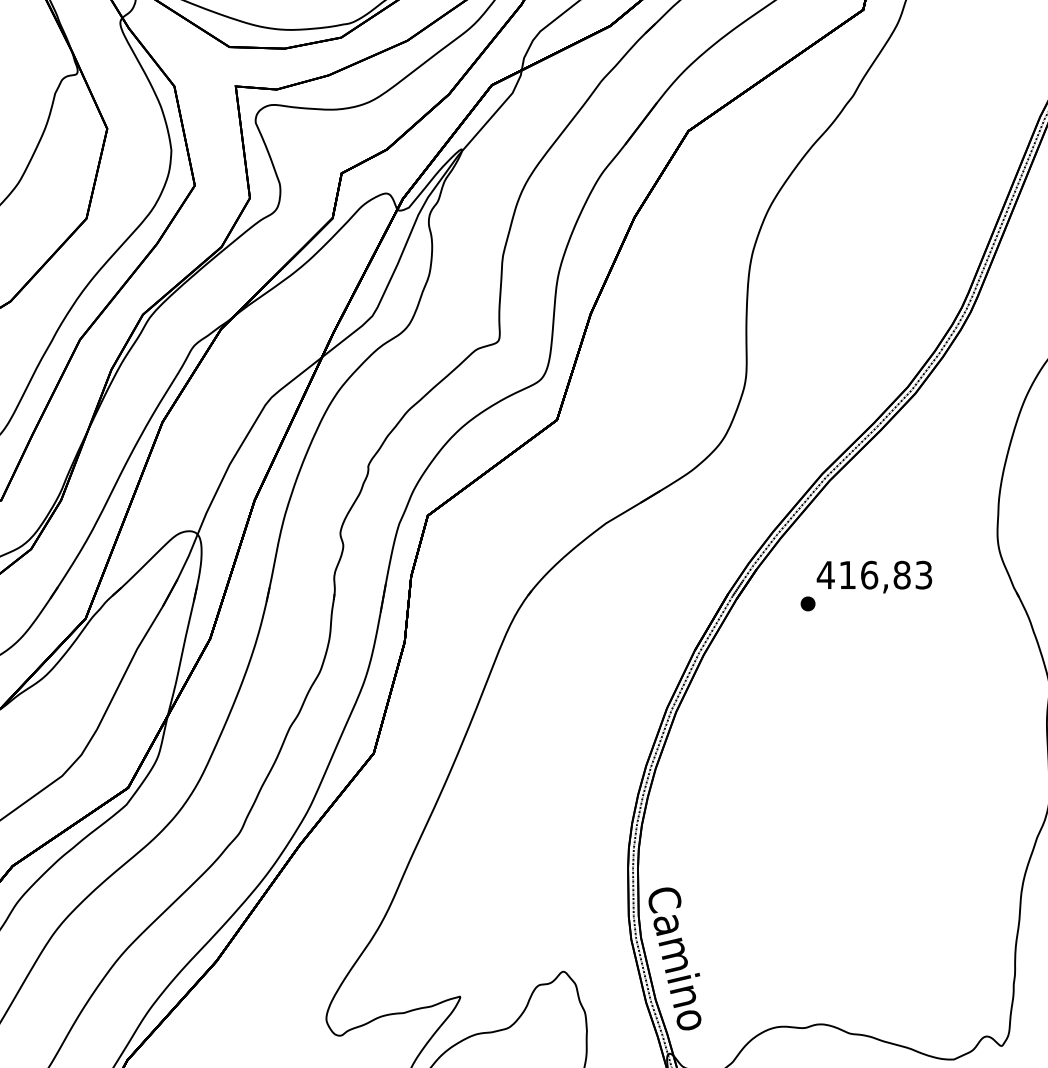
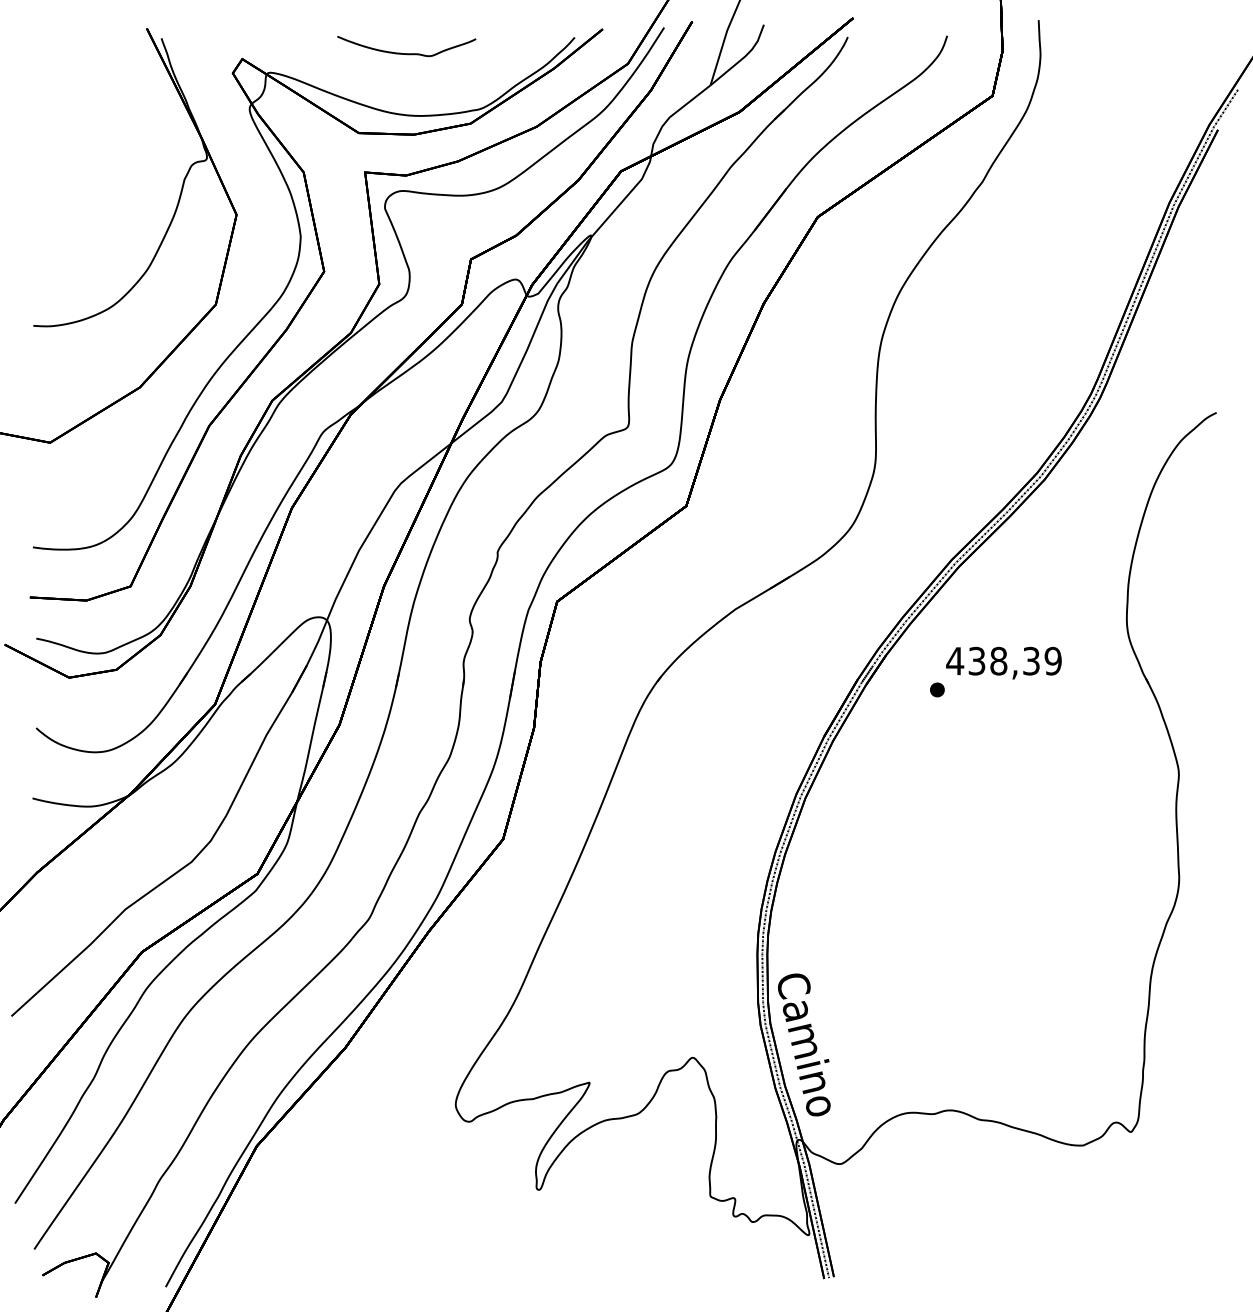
text: (885, 574) -> (1014, 660), 416,83 -> 438,39

